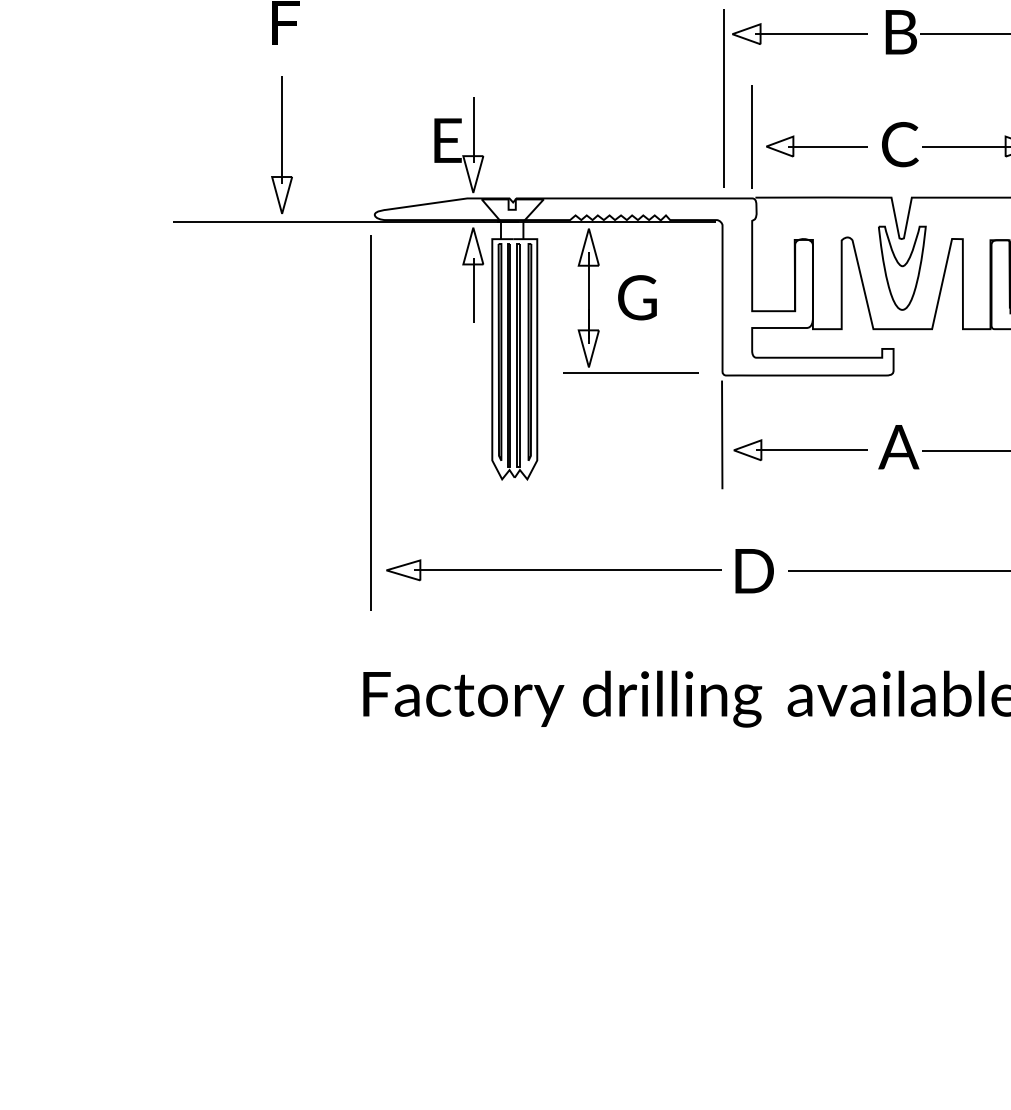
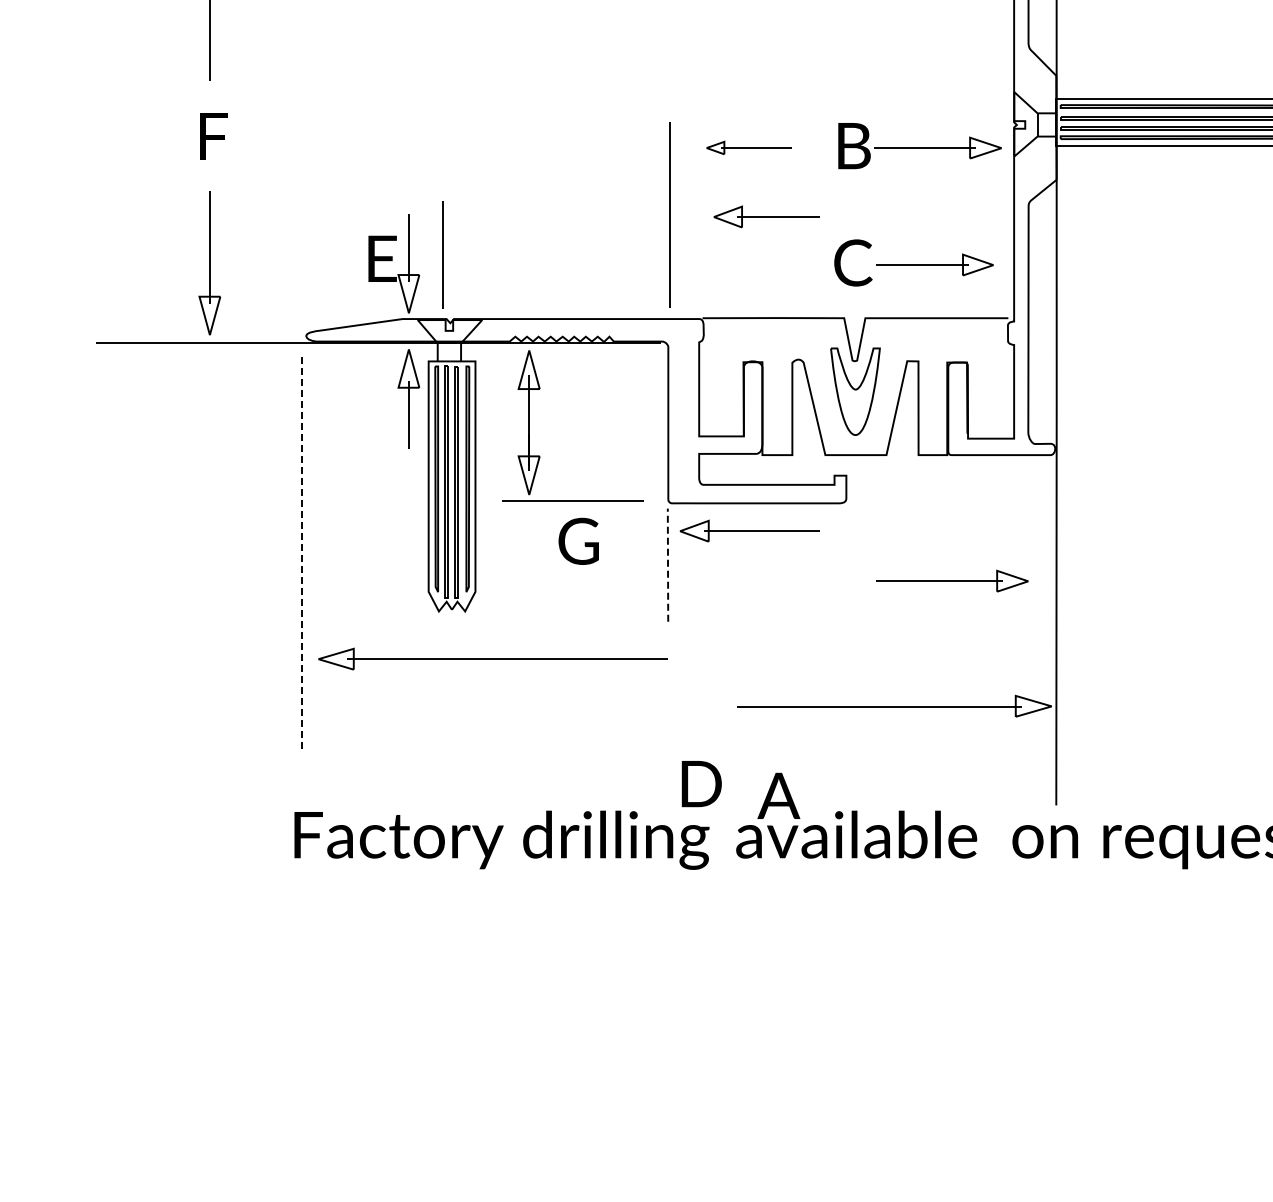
part: (799, 33) -> (748, 147), size x0.6
line: (751, 136) -> (442, 254), moved
part: (816, 146) -> (766, 216), moved
text: (637, 296) -> (578, 540), moved
line: (371, 423) -> (302, 553), solid -> dashed
line: (722, 435) -> (668, 565), solid -> dashed
text: (898, 446) -> (778, 795), moved
part: (800, 449) -> (749, 530), moved
part: (553, 569) -> (492, 658), moved
text: (754, 571) -> (701, 784), moved

